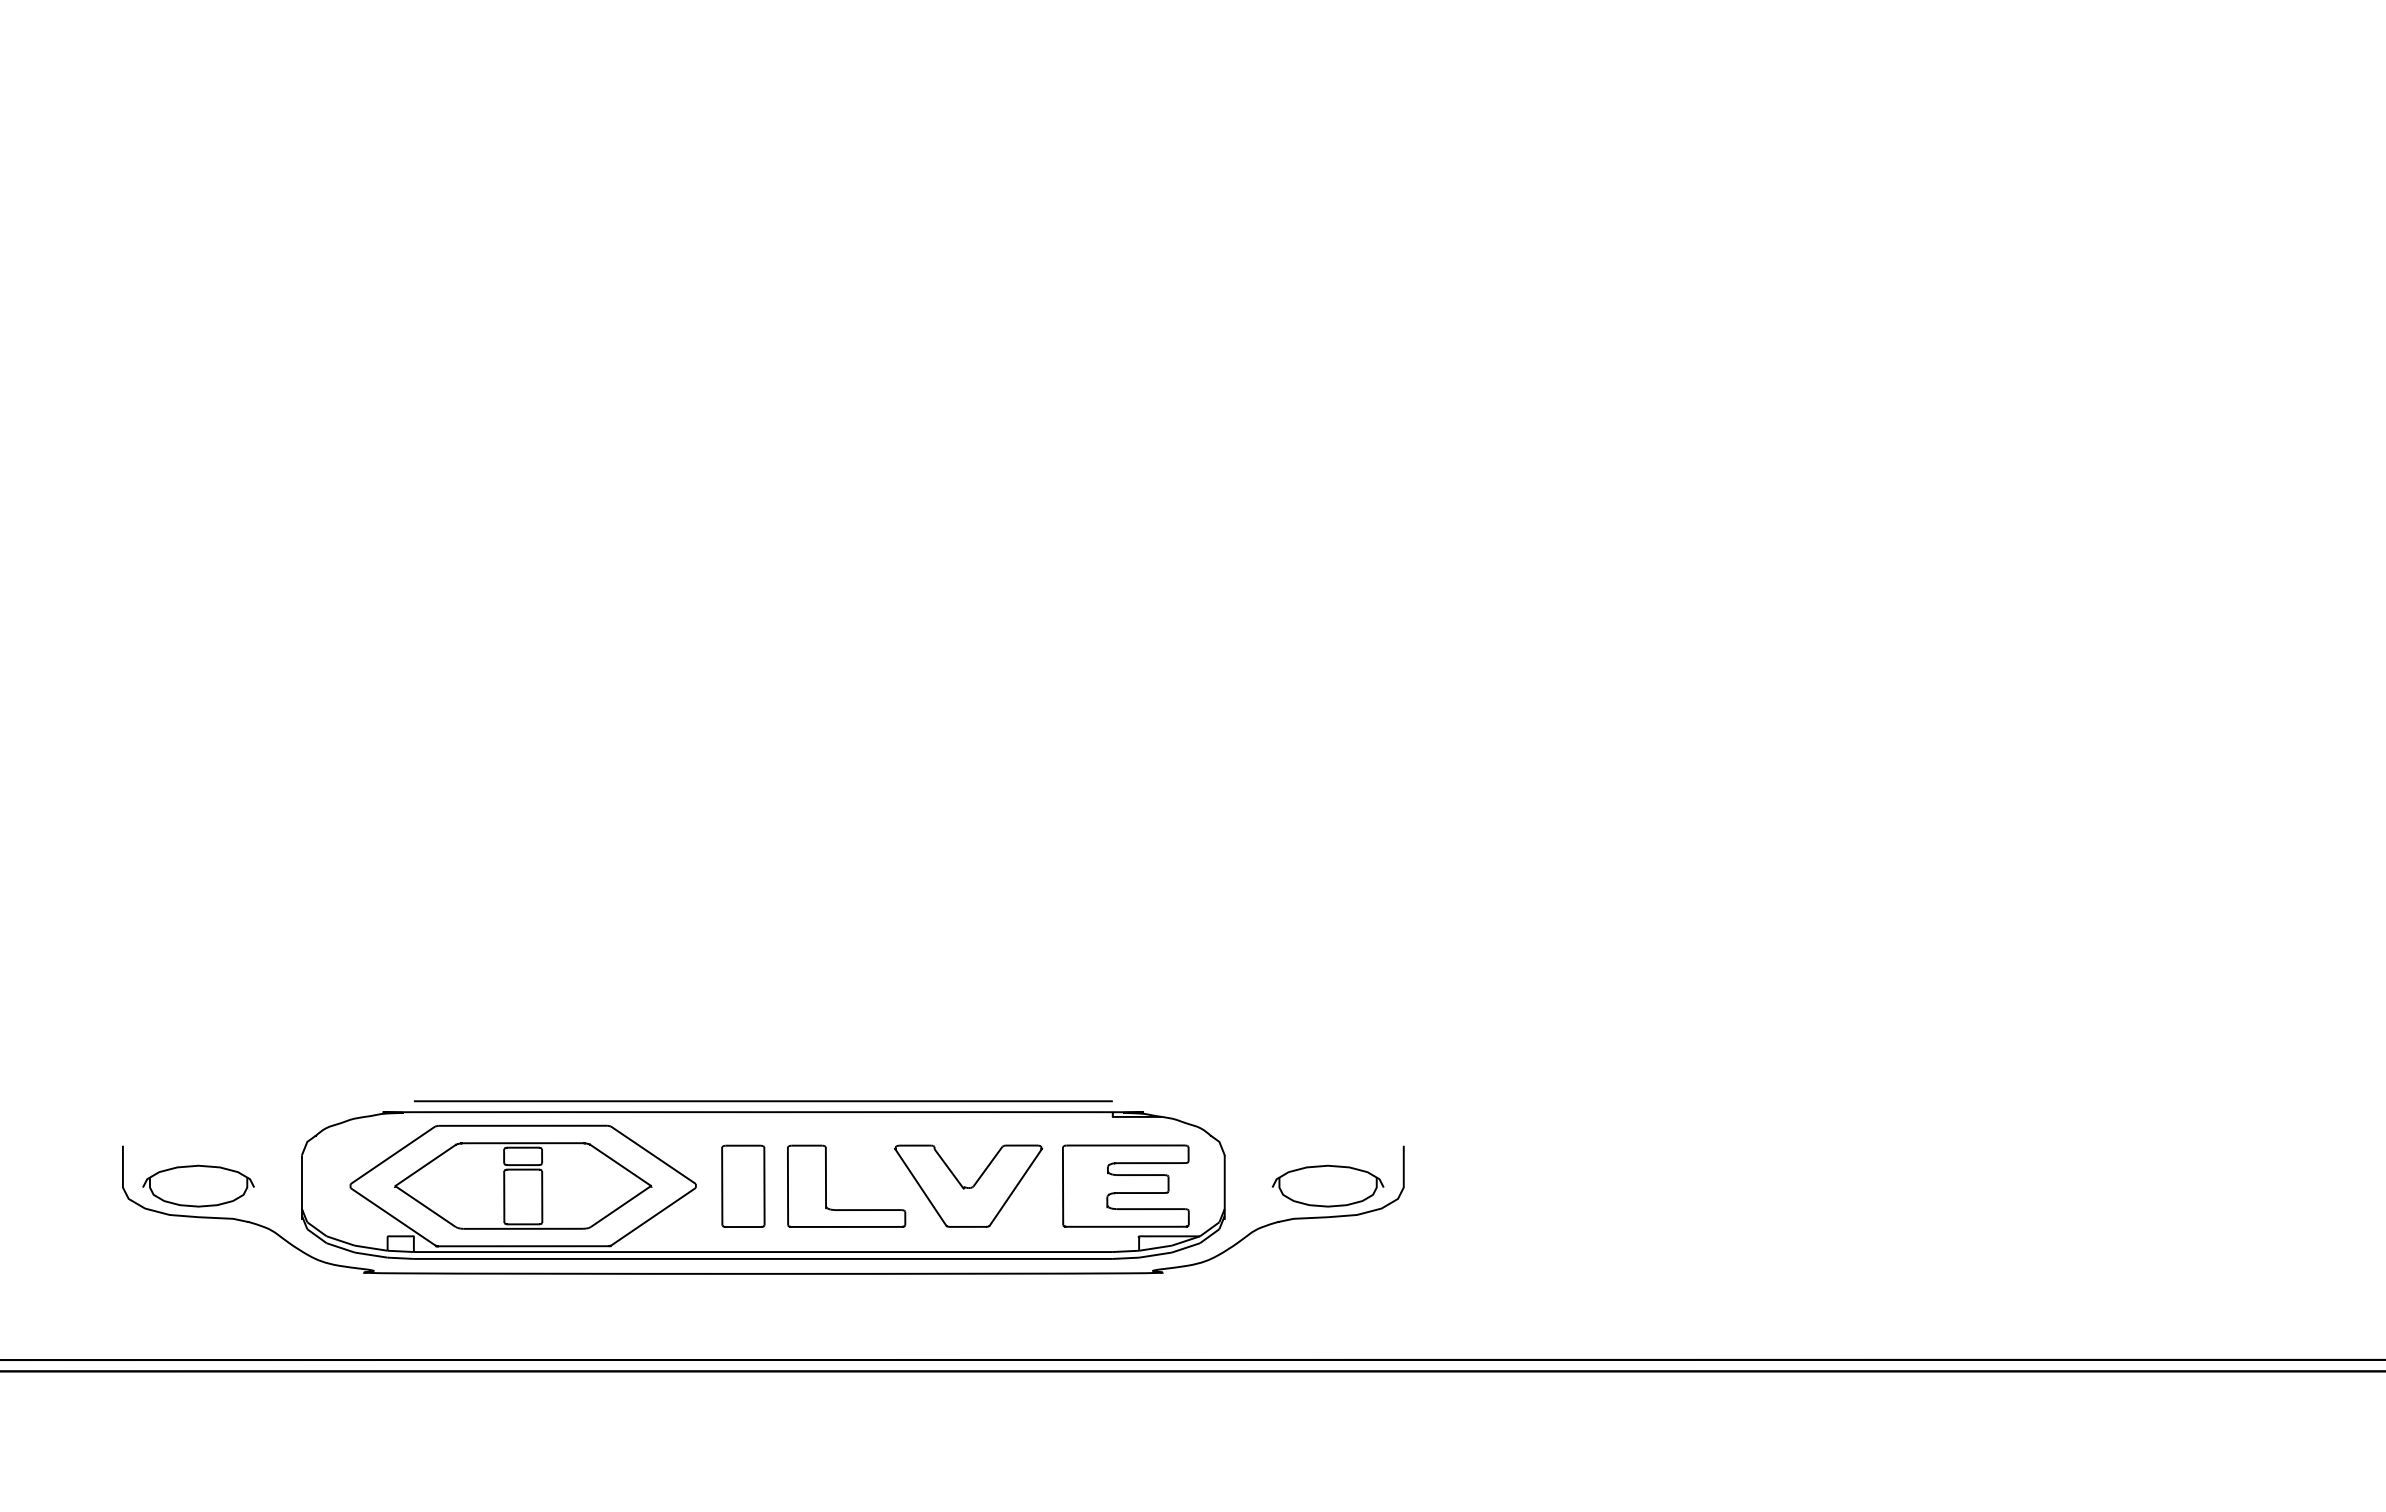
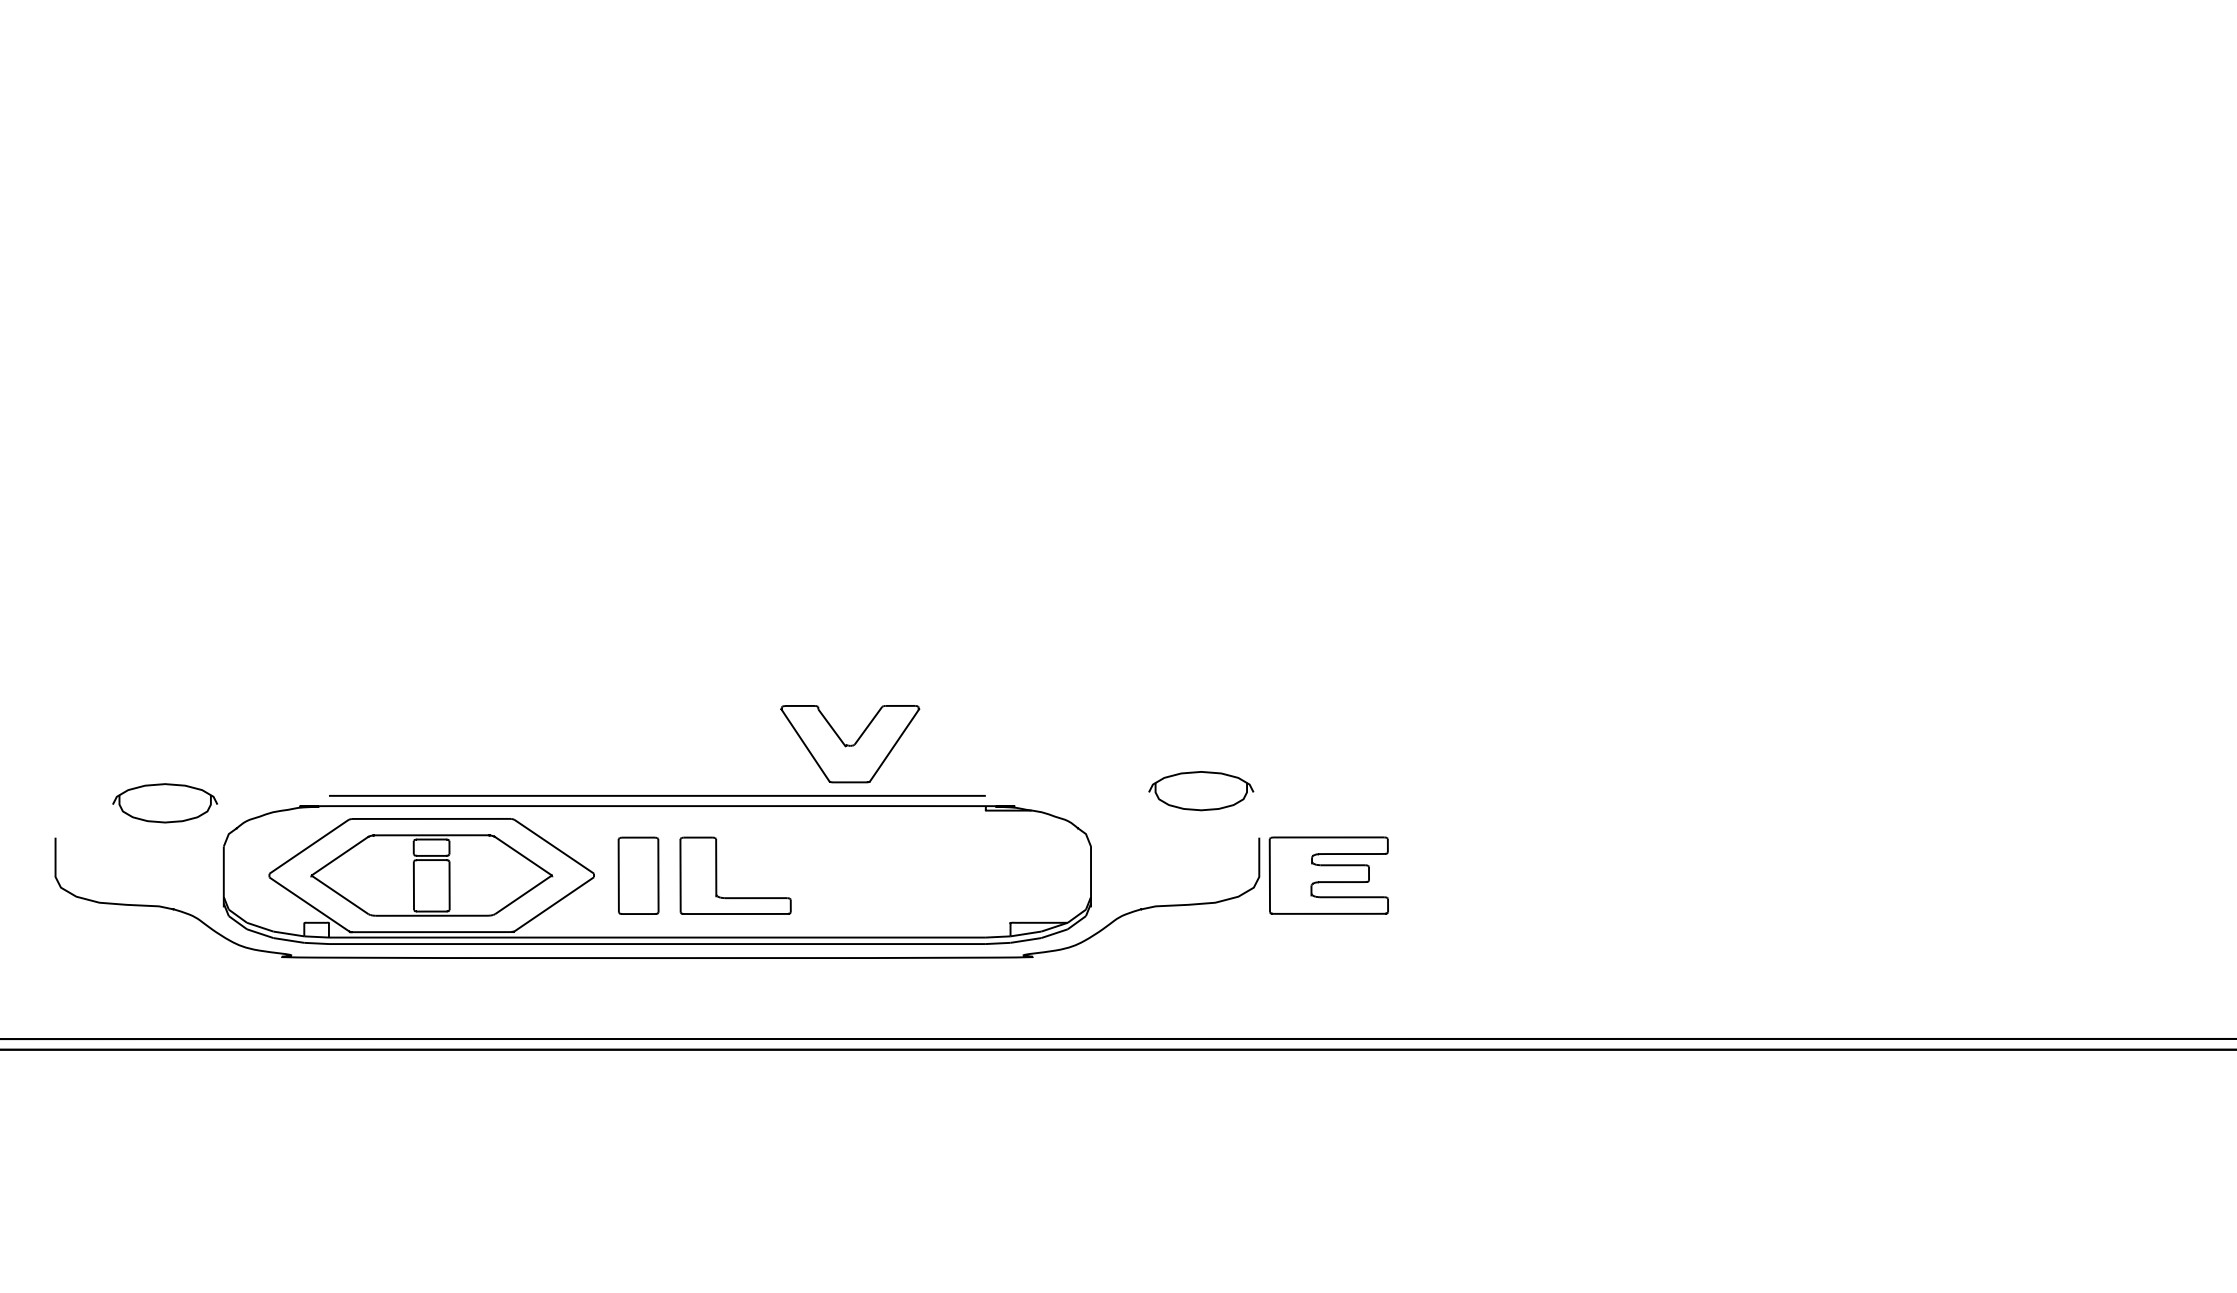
part: (198, 1185) -> (165, 802), moved
part: (968, 1185) -> (850, 743), moved
part: (1125, 1185) -> (1328, 875), moved
part: (1327, 1185) -> (1200, 790), moved

